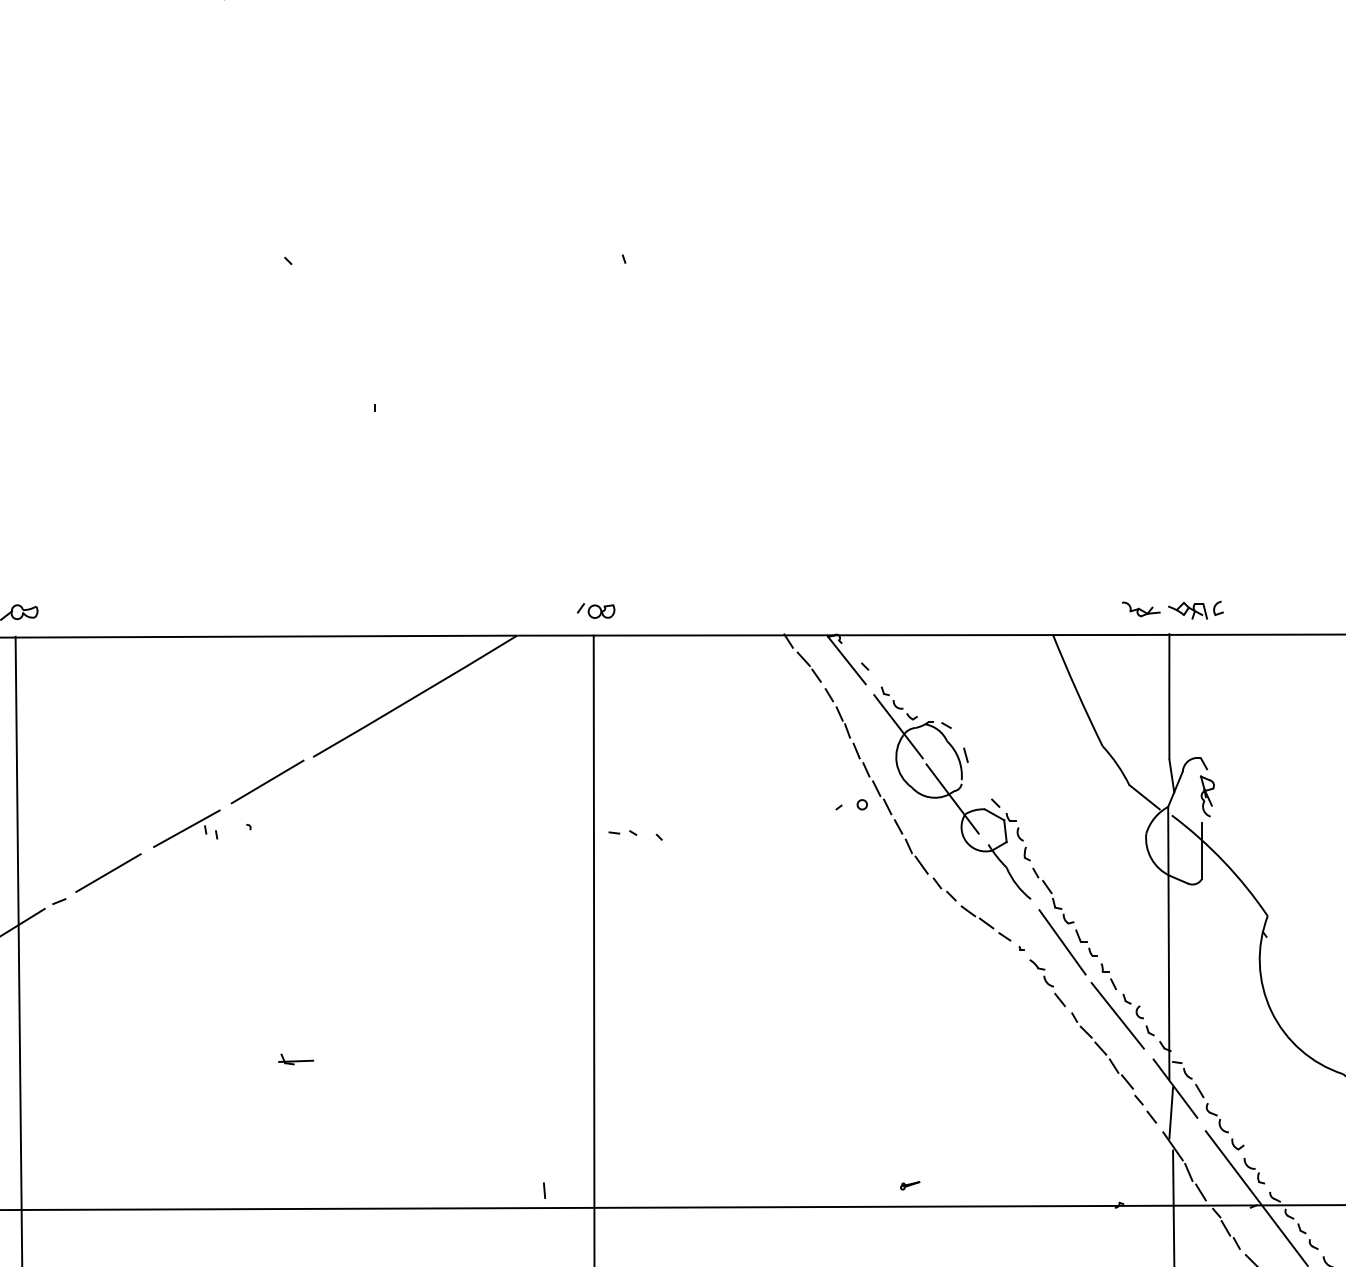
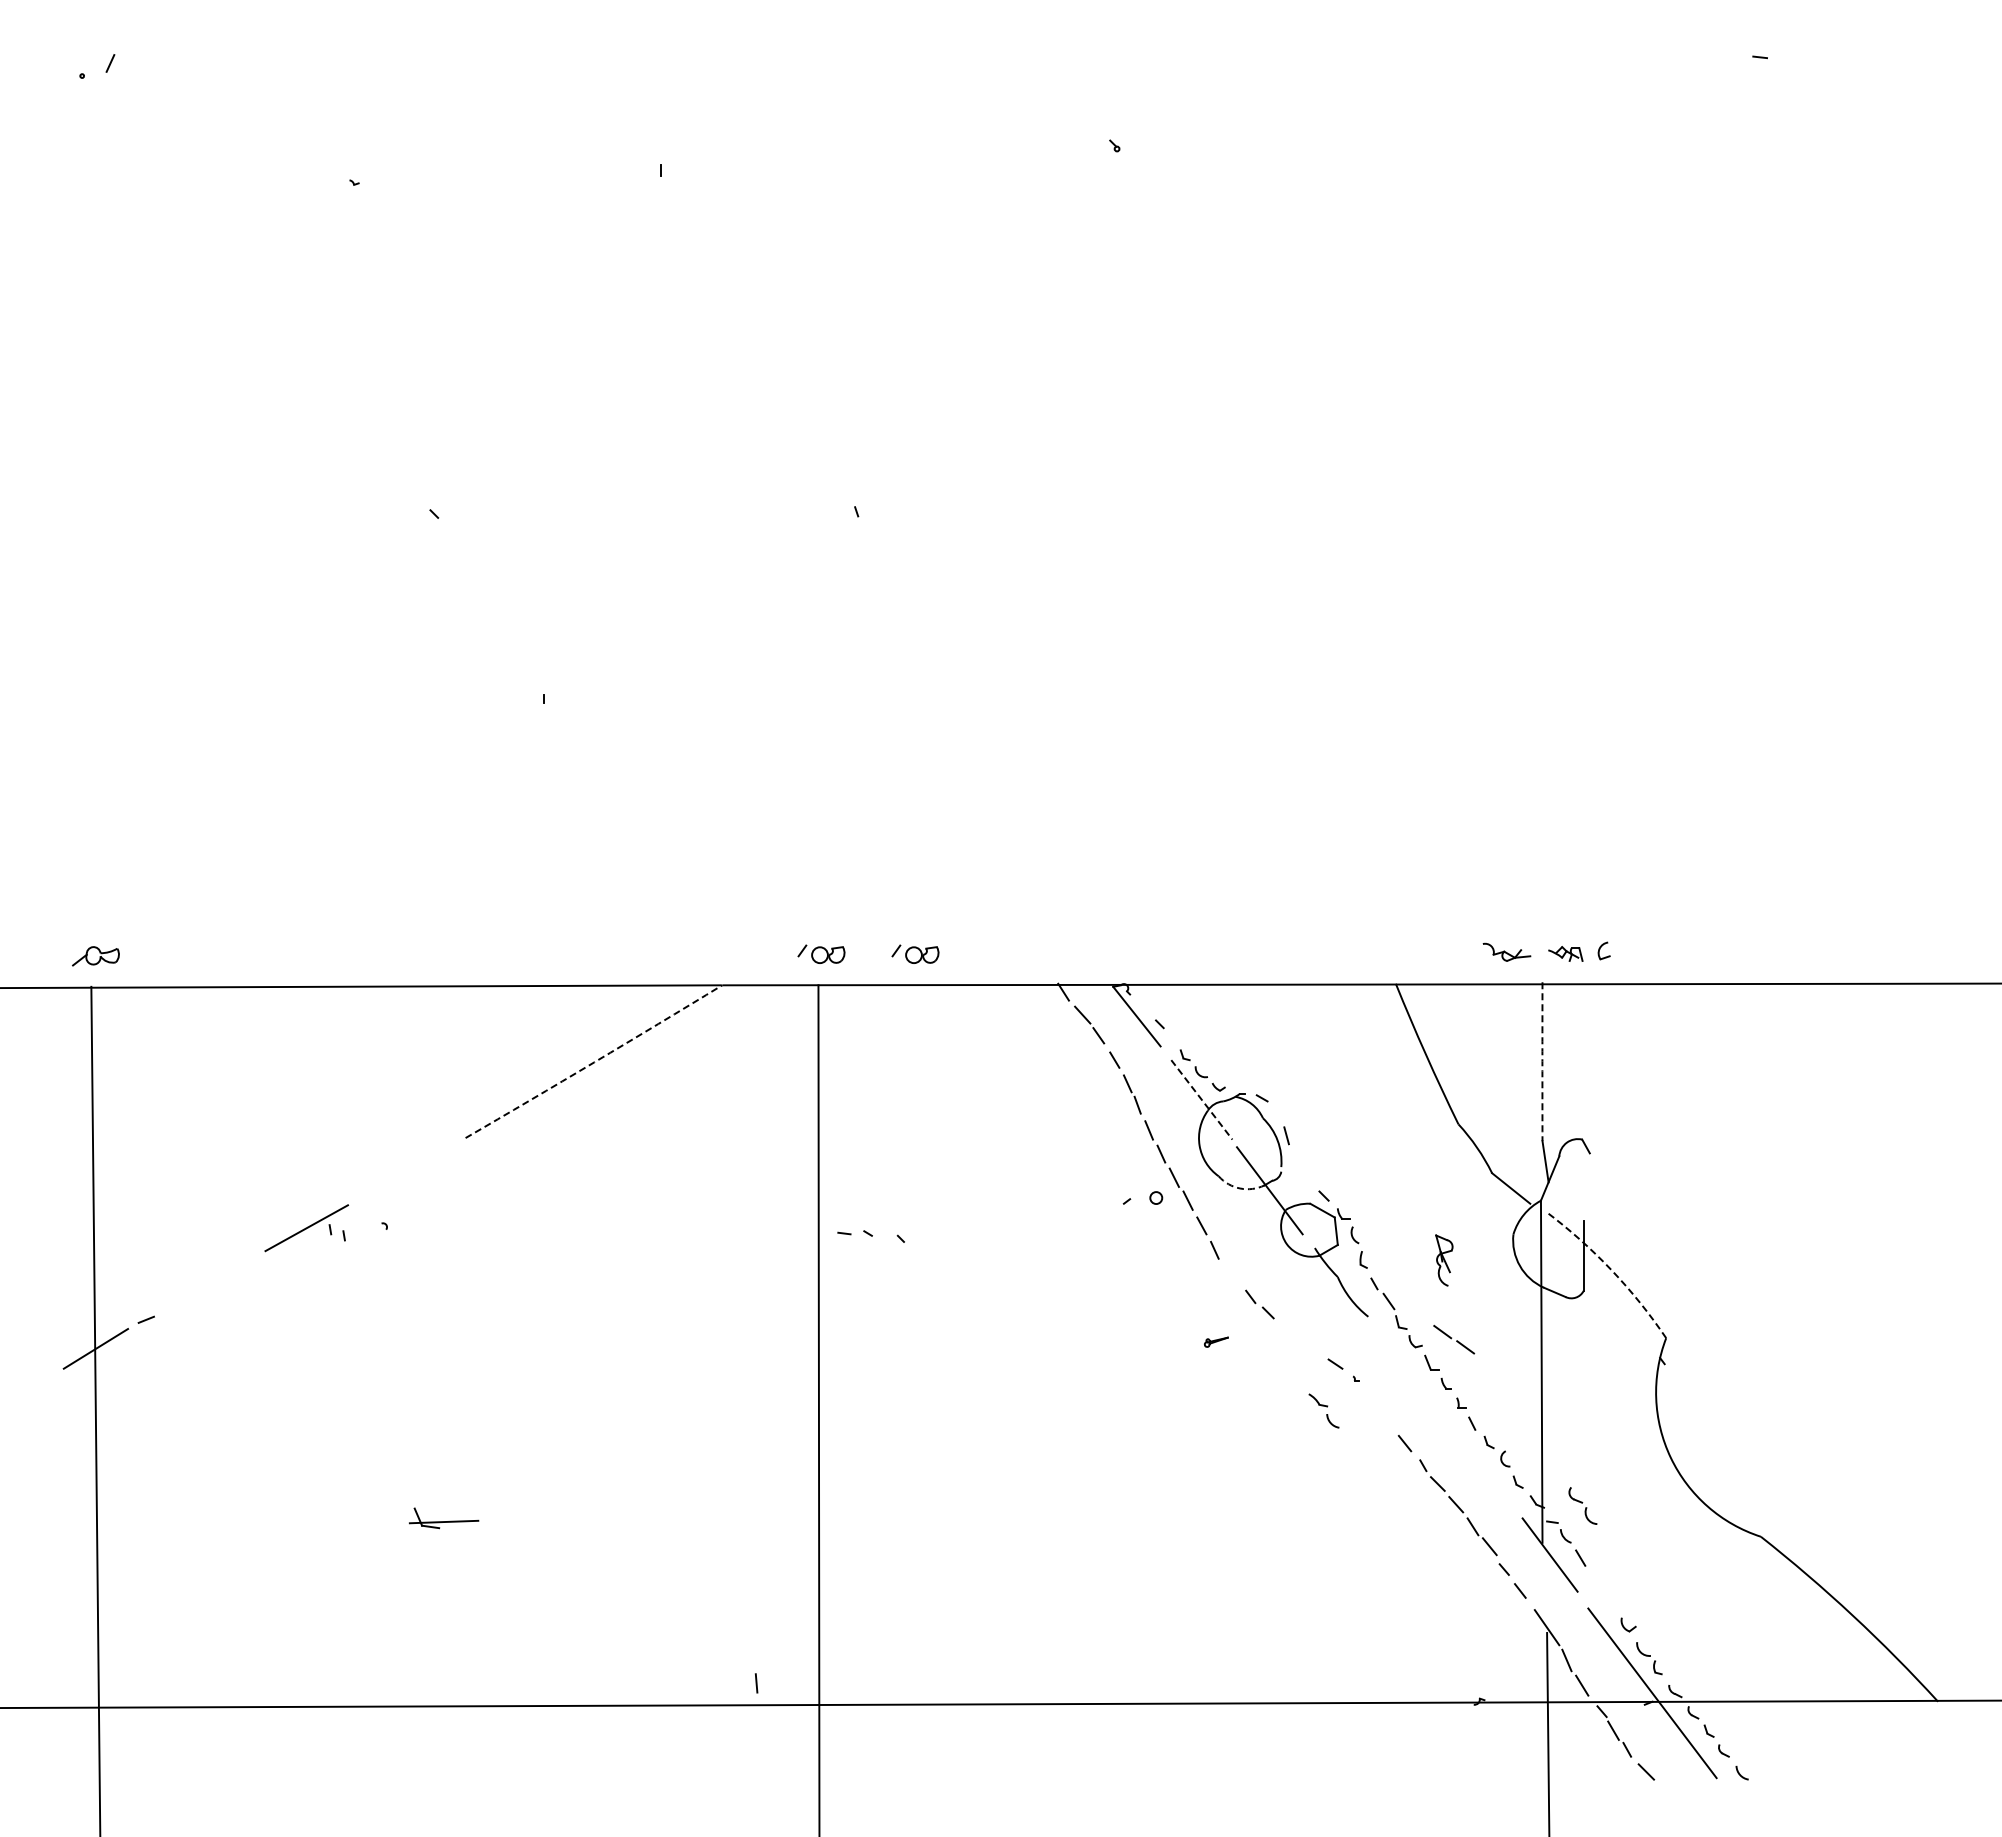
part: (670, 610) -> (915, 953), added
part: (1187, 610) -> (1565, 953), size x0.7
arc: (1169, 696) -> (1542, 1061), solid -> dashed
arc: (415, 697) -> (594, 1062), solid -> dashed
line: (899, 727) -> (1202, 1100), solid -> dashed
line: (267, 782) -> (408, 1169), removed
part: (1207, 796) -> (1444, 1260), moved
arc: (929, 797) -> (1240, 1188), solid -> dashed
arc: (1224, 861) -> (1611, 1269), solid -> dashed
line: (921, 864) -> (1230, 1273), removed
line: (107, 872) -> (207, 1283), removed
part: (977, 917) -> (1454, 1339), moved
line: (1062, 941) -> (1408, 1370), removed
part: (1041, 972) -> (1323, 1410), moved
line: (1117, 1015) -> (1477, 1463), removed
part: (296, 1059) -> (444, 1518), size x1.6
line: (1171, 1112) -> (1544, 1585), removed
part: (1217, 1117) -> (1582, 1505), moved
part: (910, 1185) -> (1216, 1341), moved

